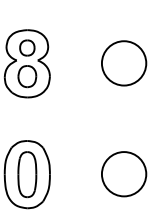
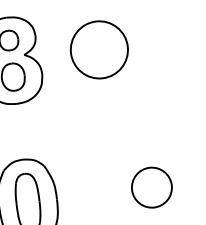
circle: (124, 63) -> (99, 49), moved
circle: (123, 174) -> (151, 188), size x0.7

